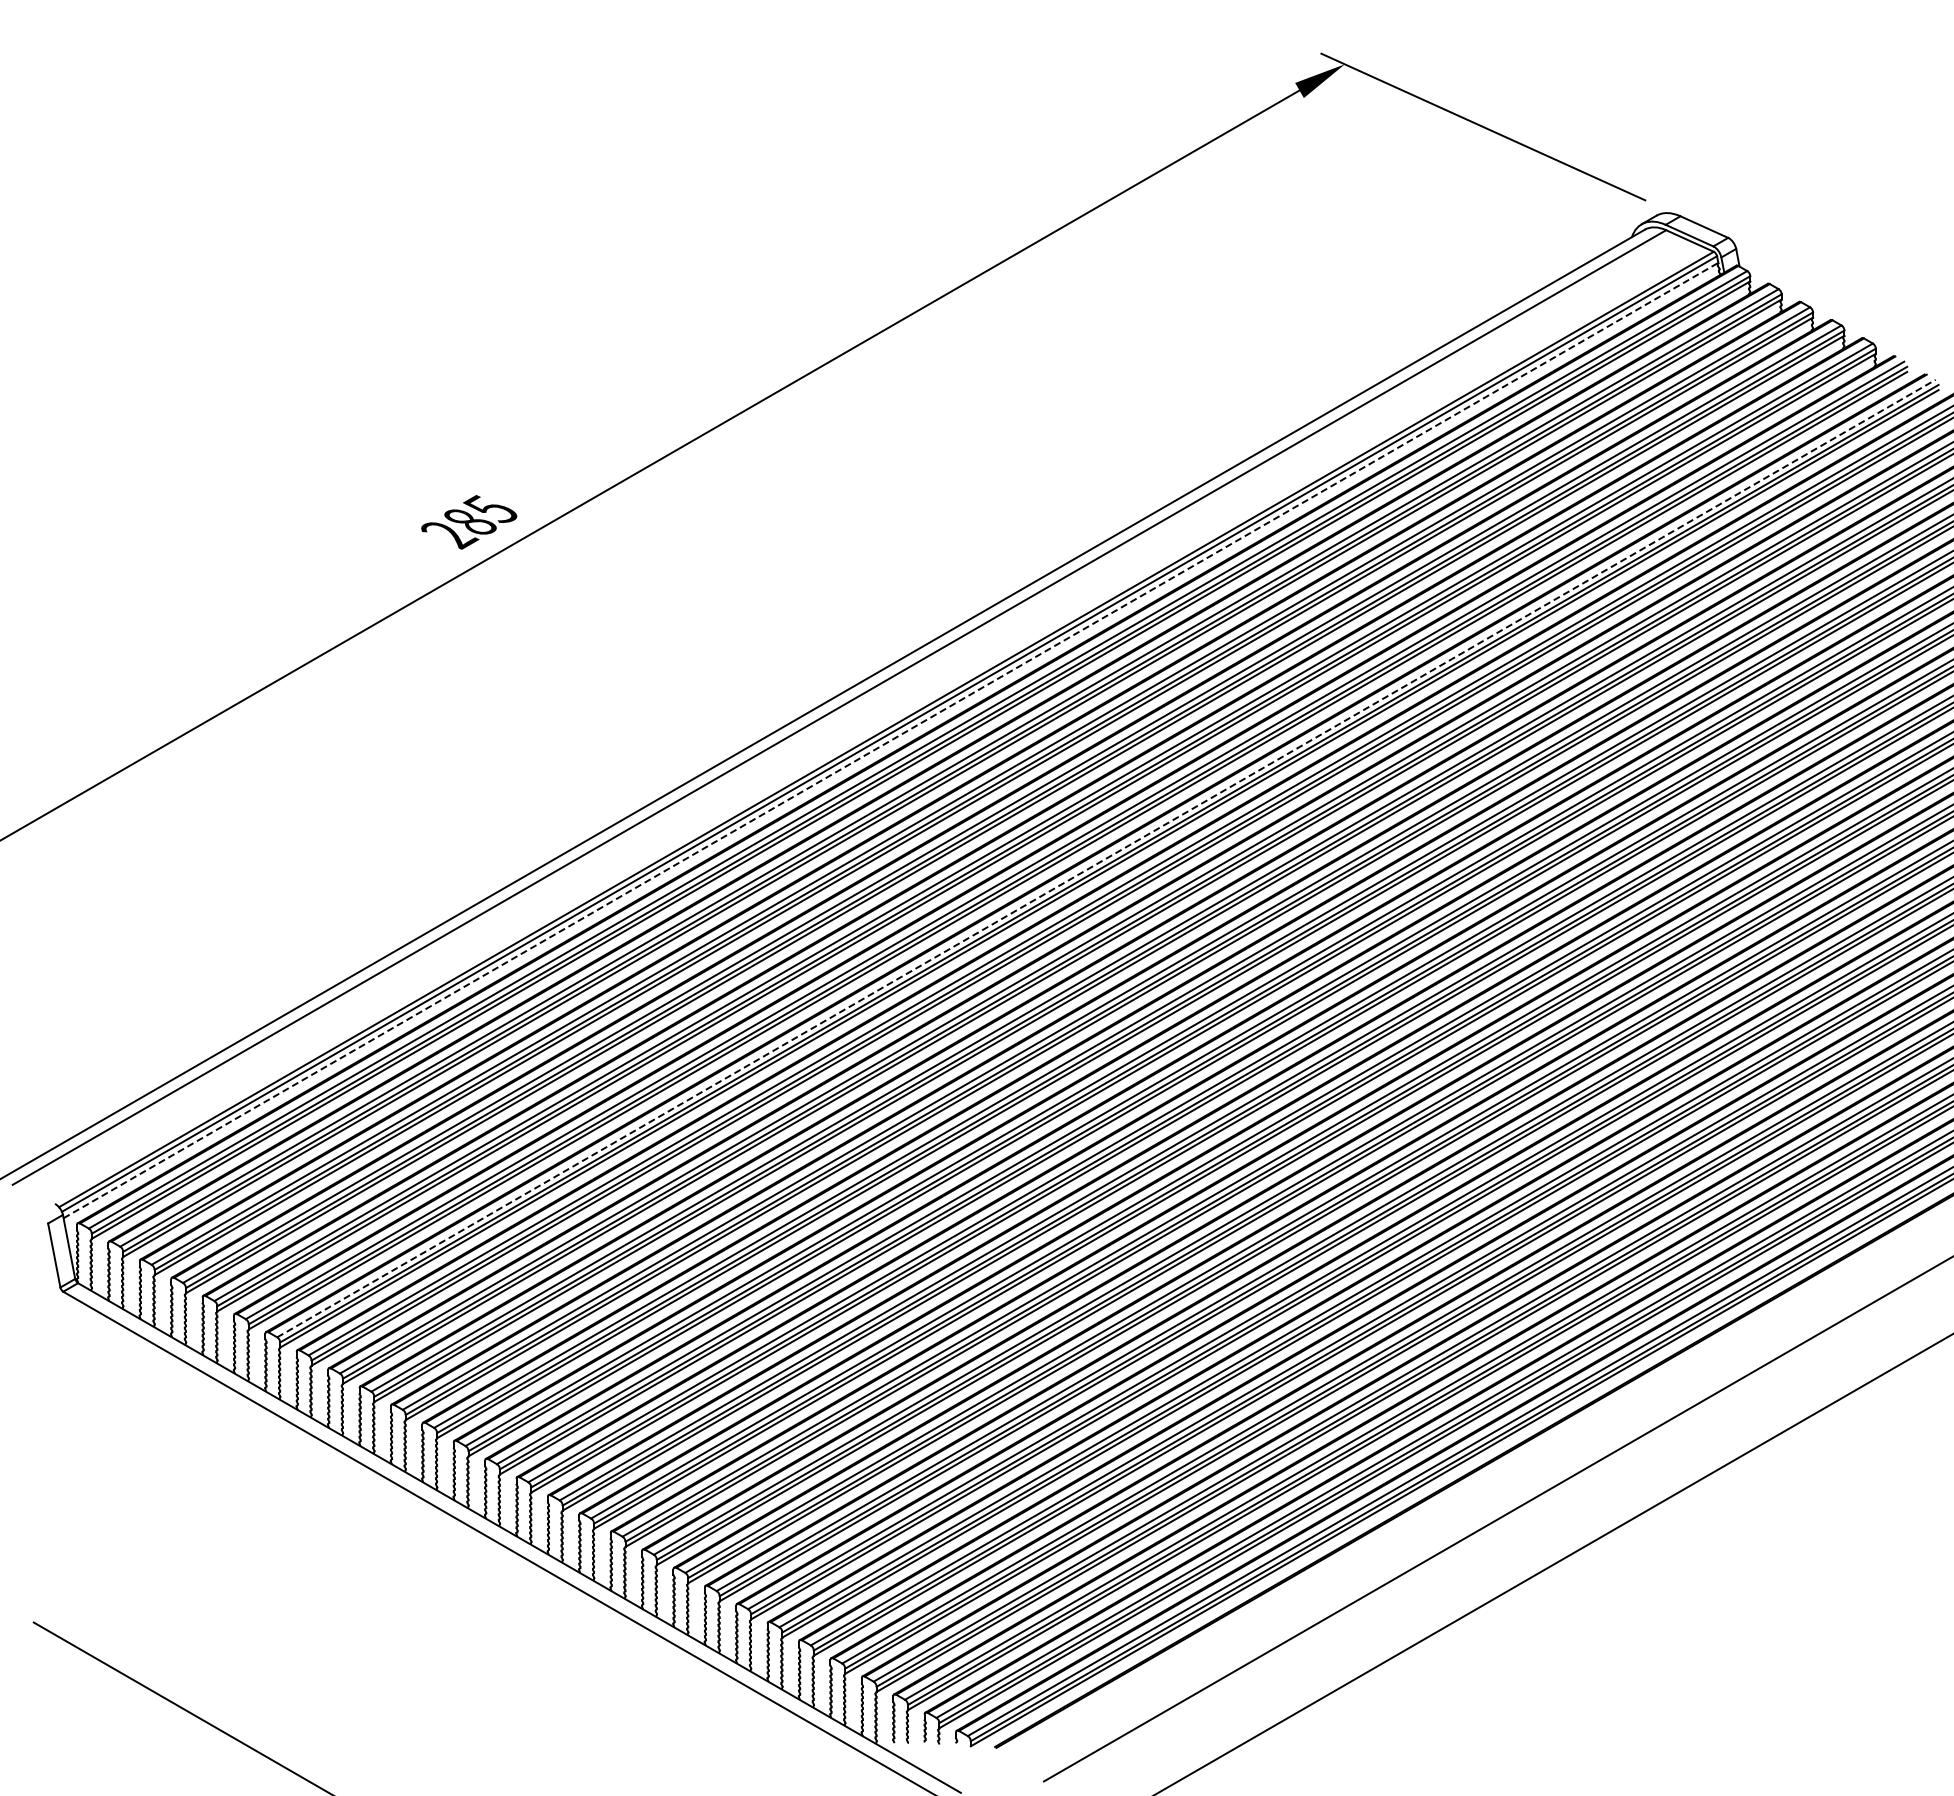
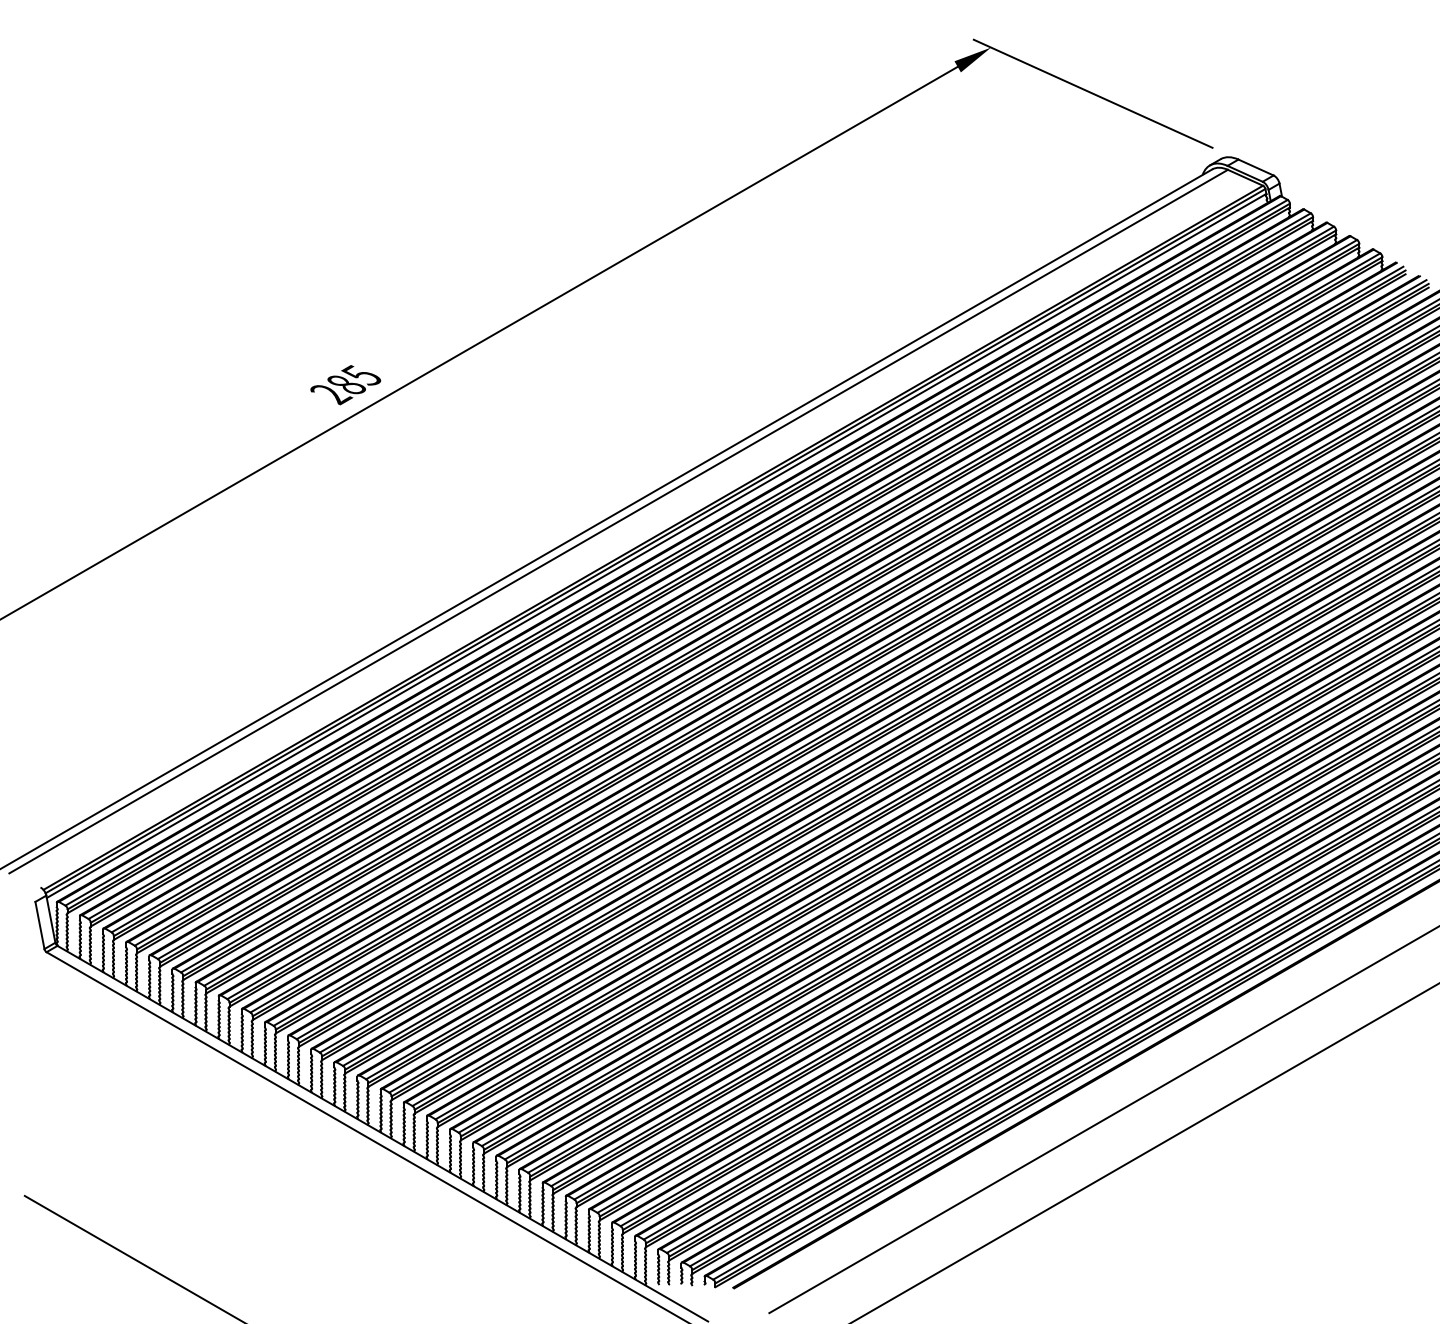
line: (891, 740) -> (656, 545), dashed -> solid
line: (1106, 858) -> (815, 632), dashed -> solid

